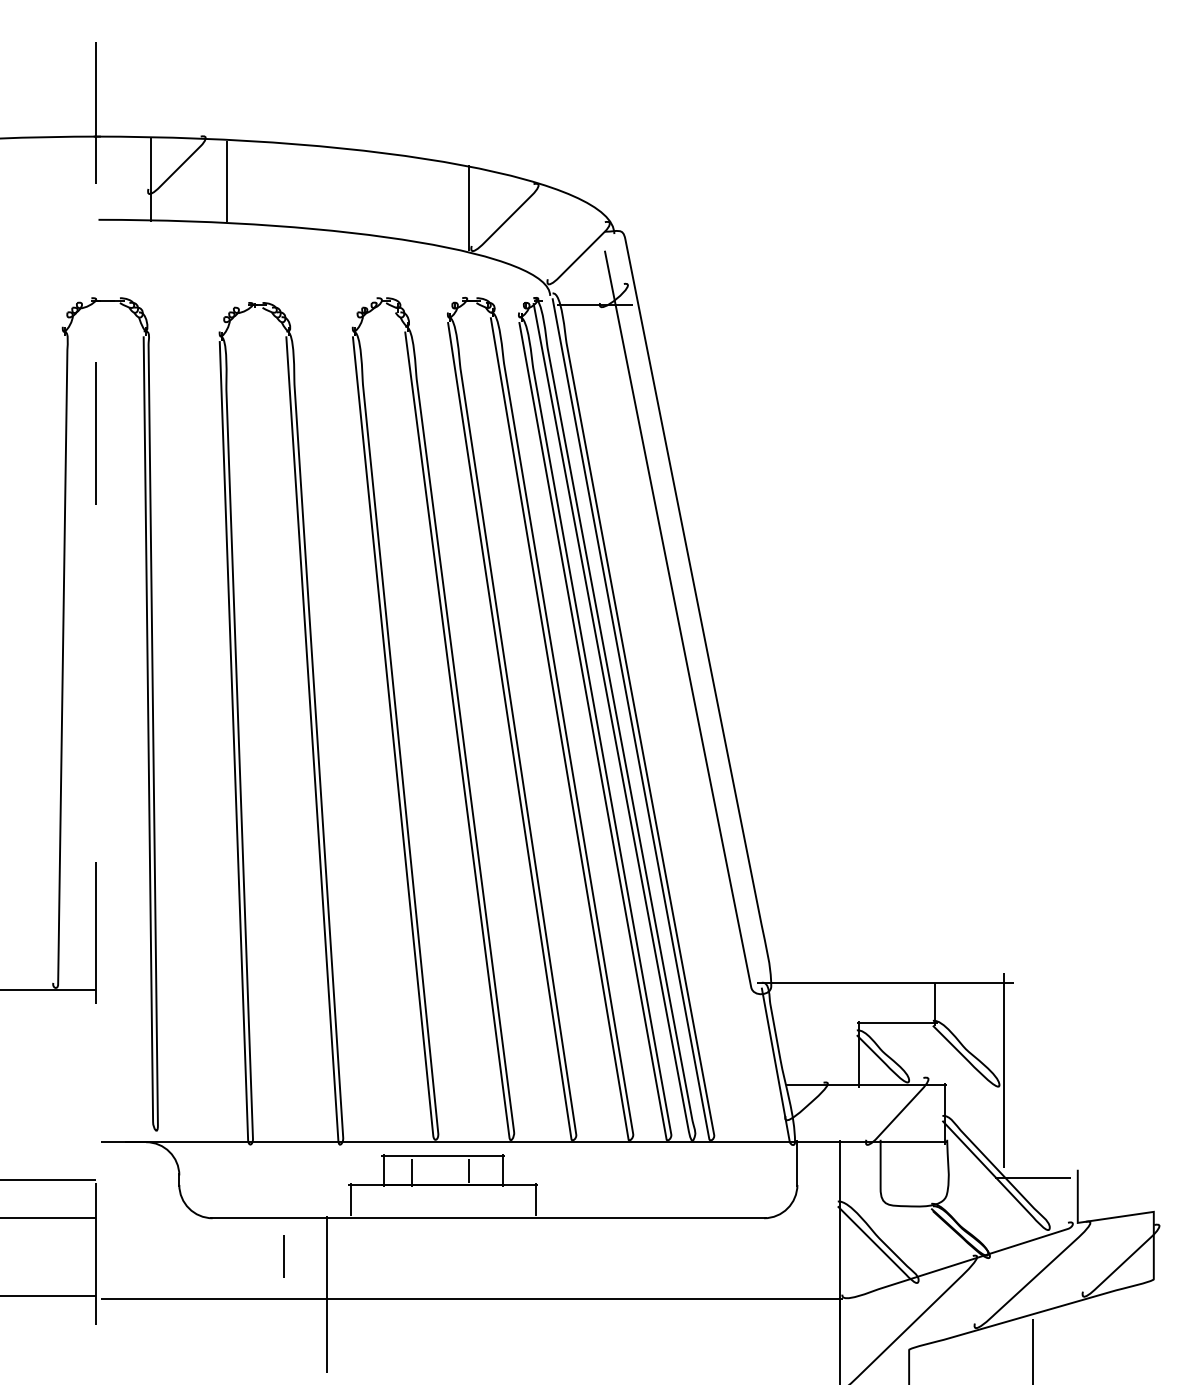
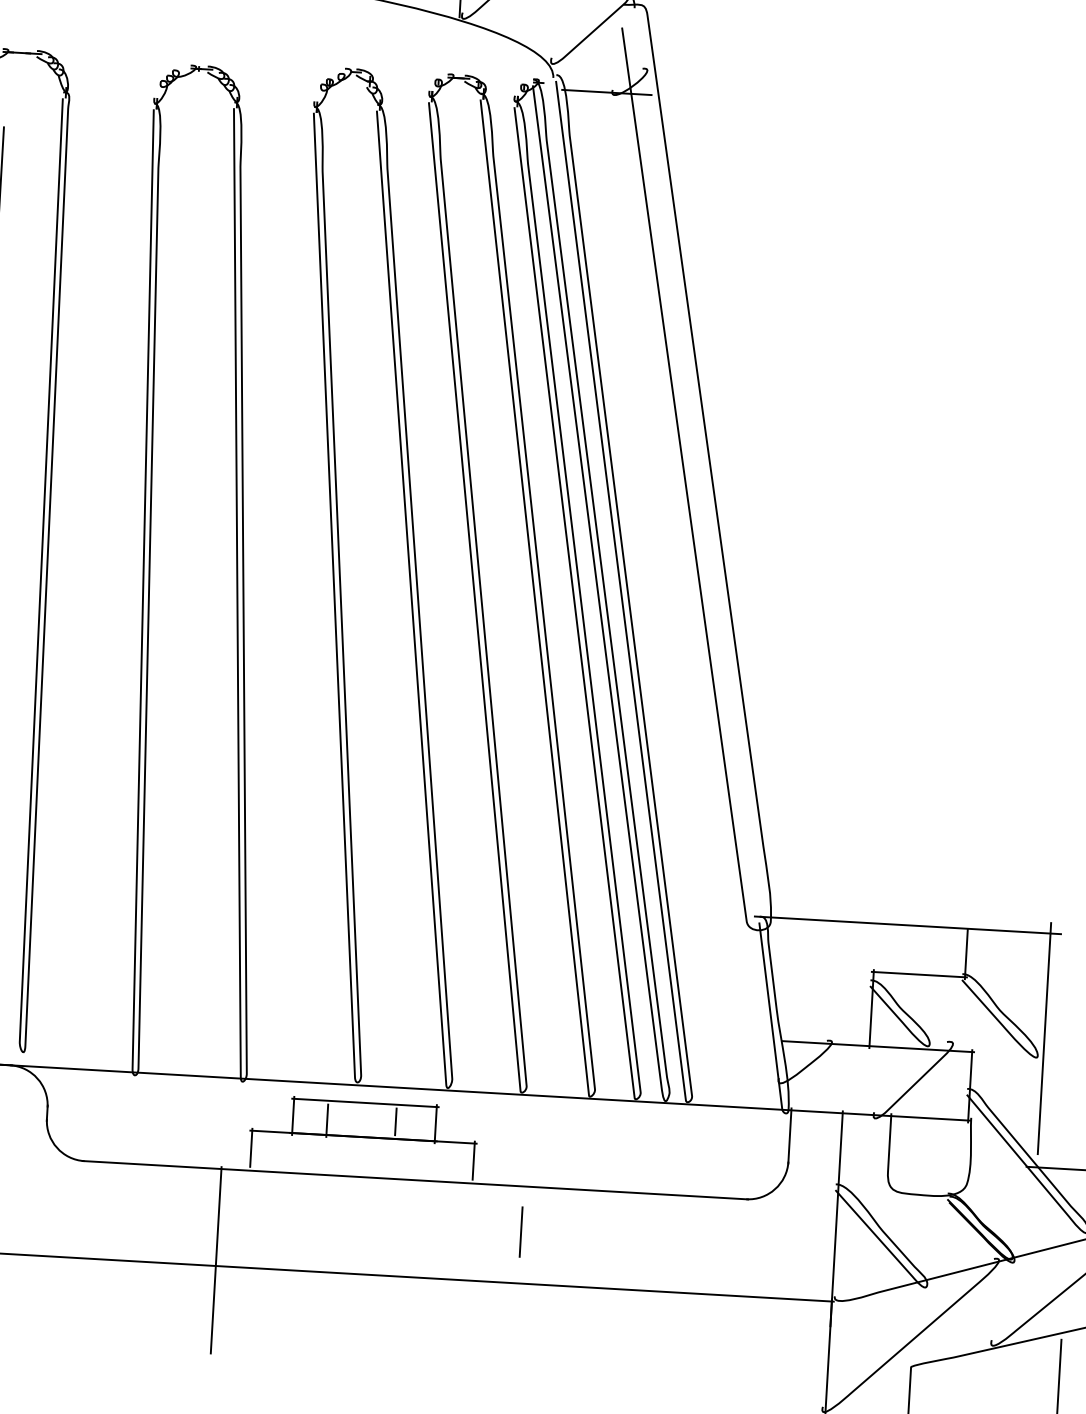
line: (283, 1256) -> (520, 1232), moved

